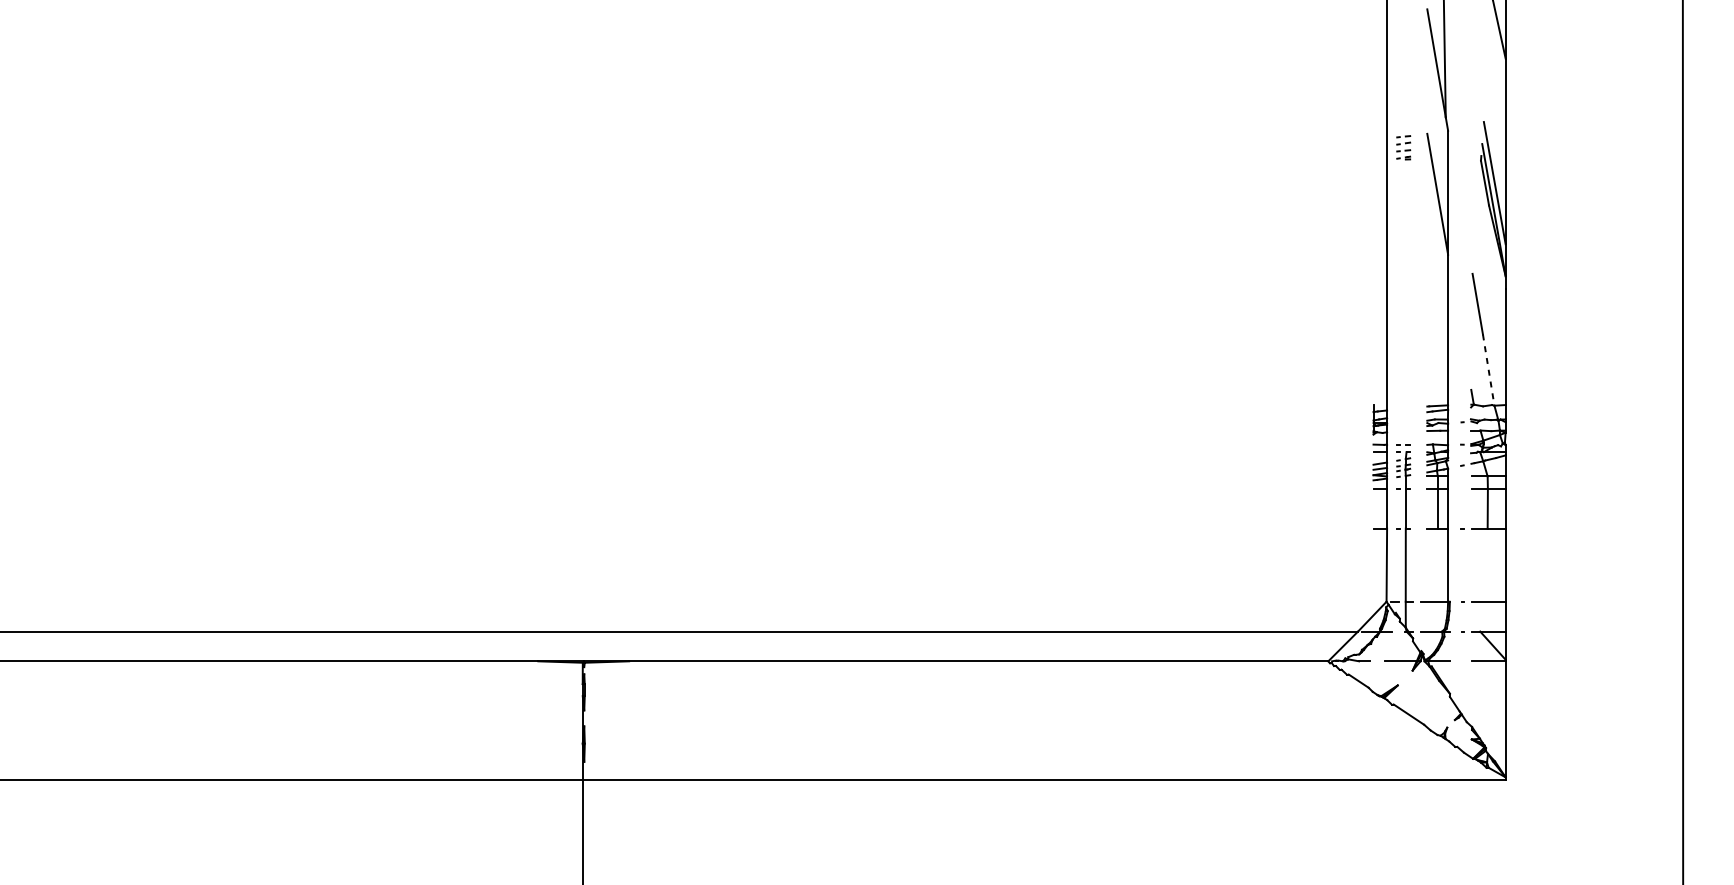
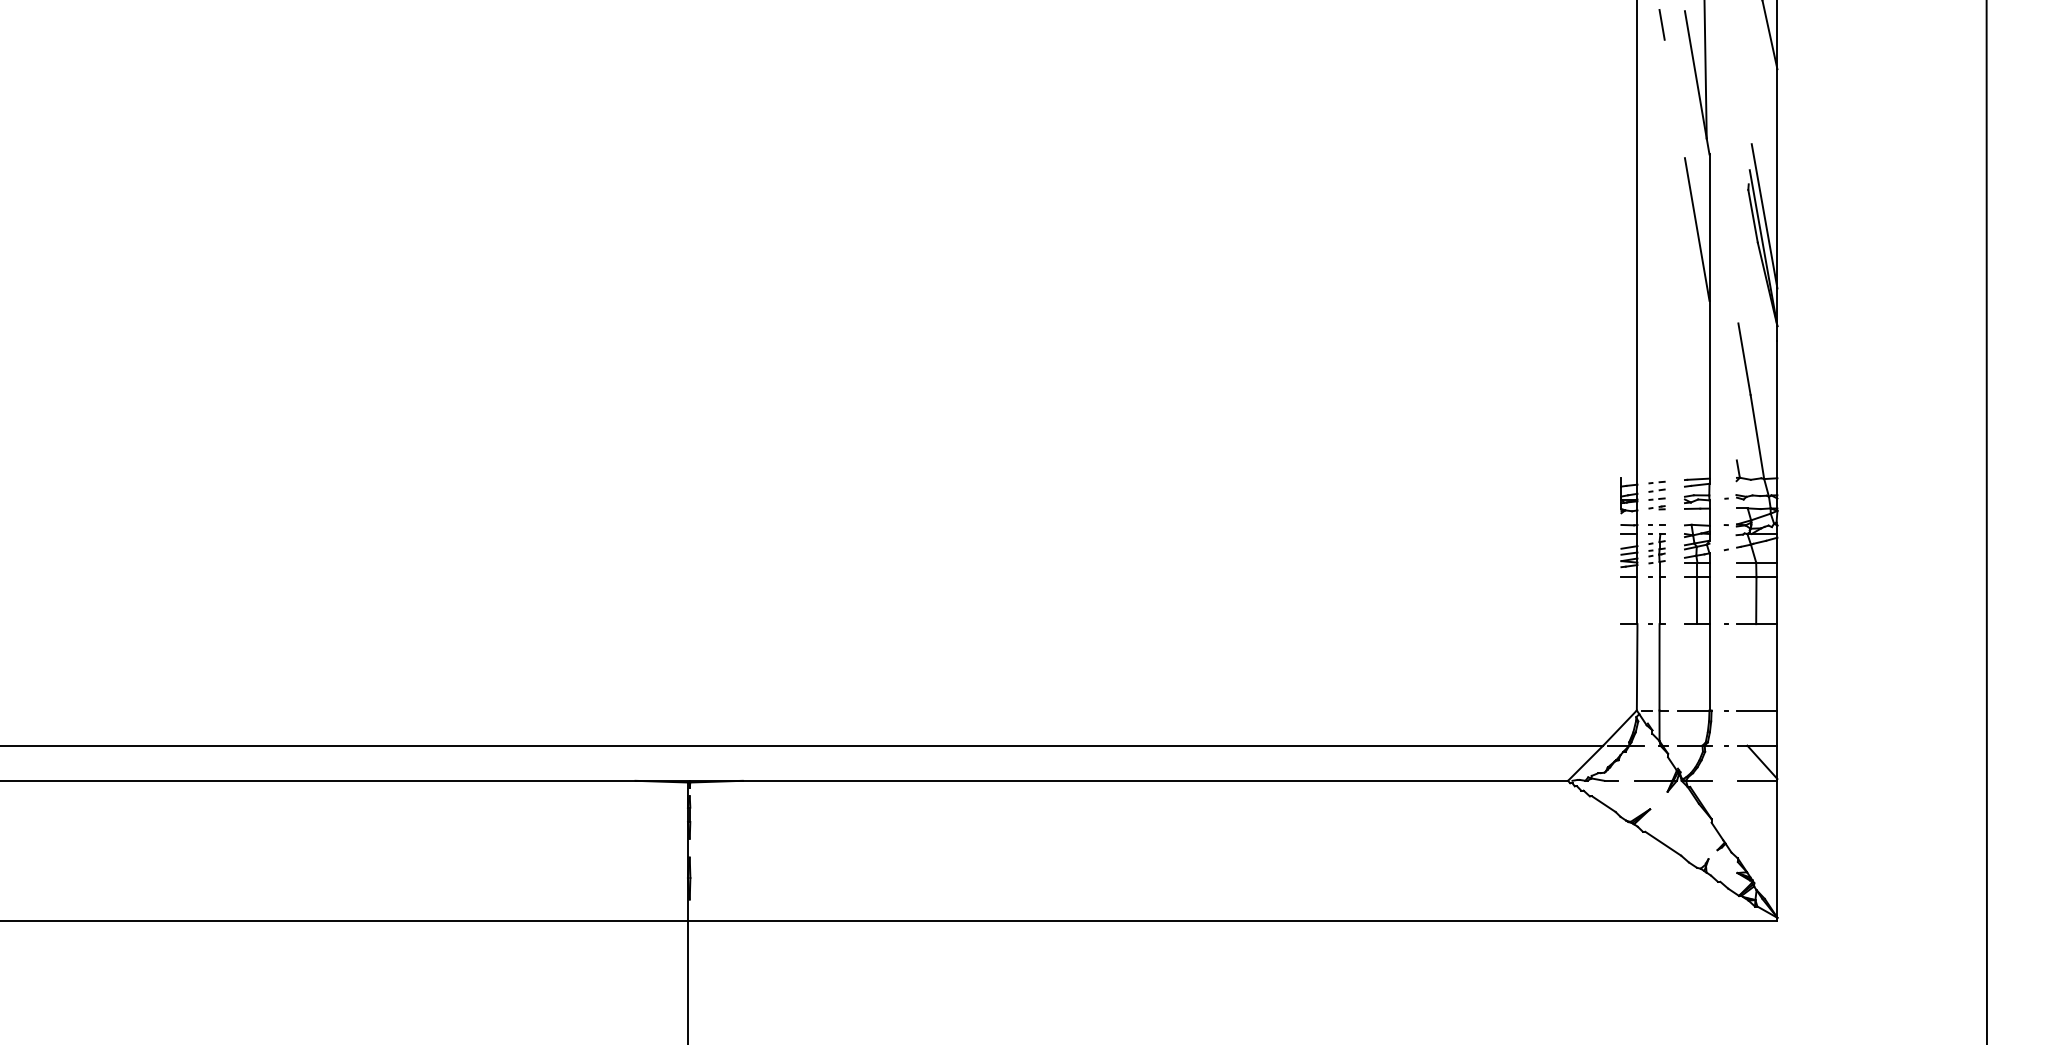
line: (1407, 20) -> (1661, 24), added
part: (1403, 147) -> (1656, 495), moved
line: (1488, 370) -> (1757, 437), dashed -> solid

